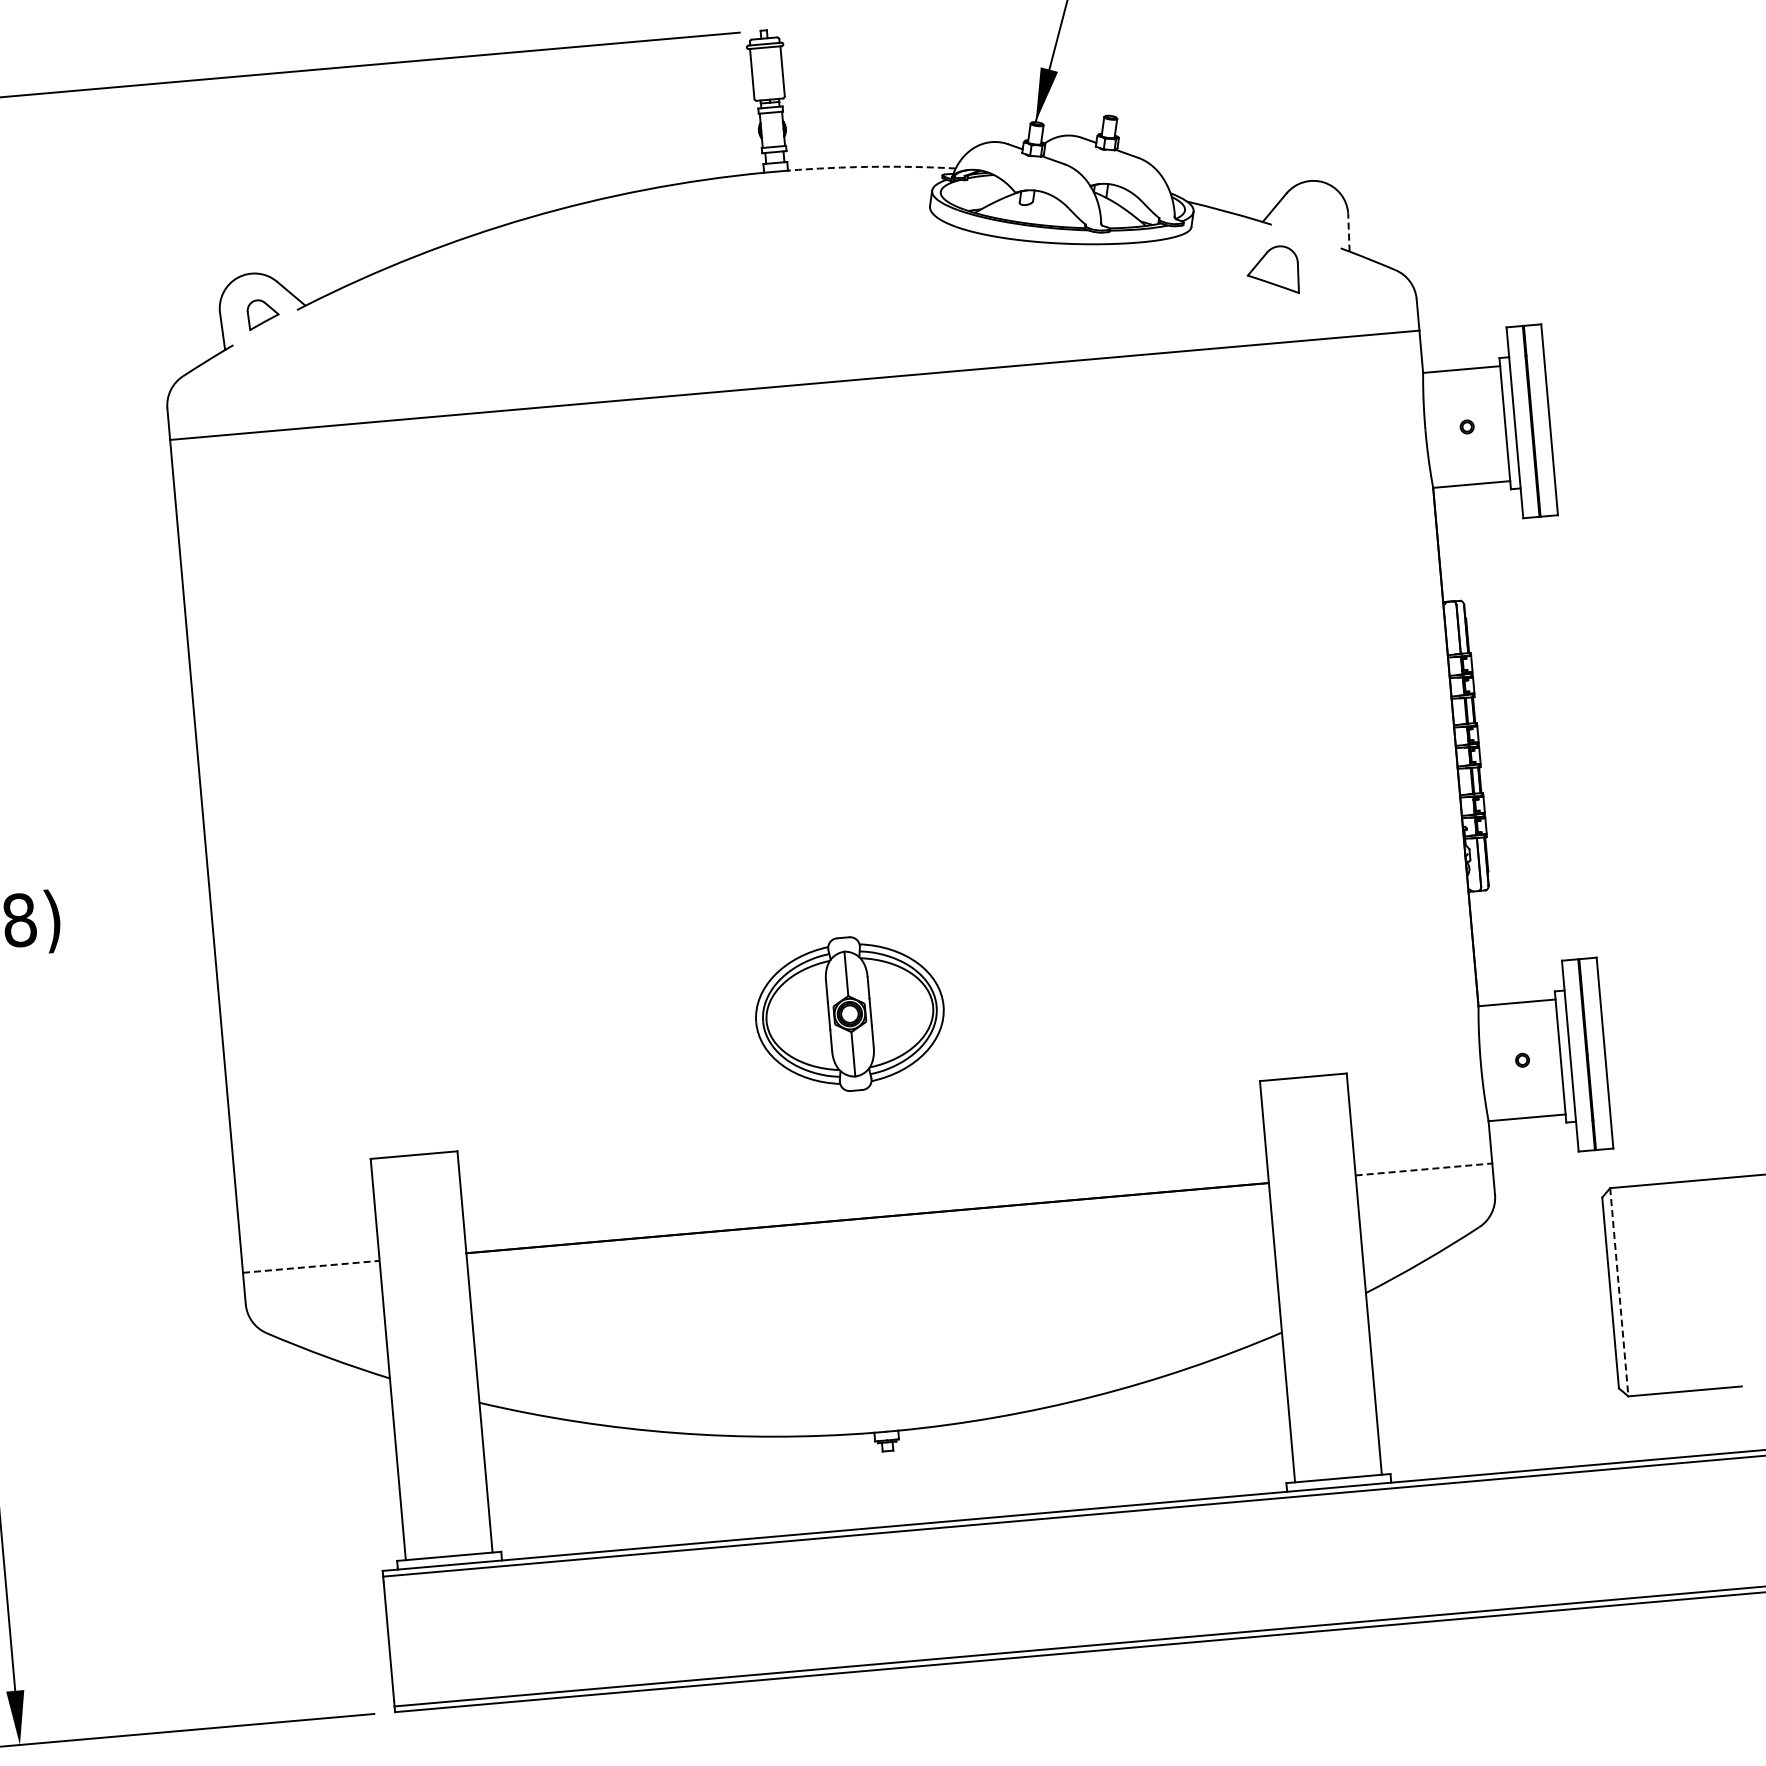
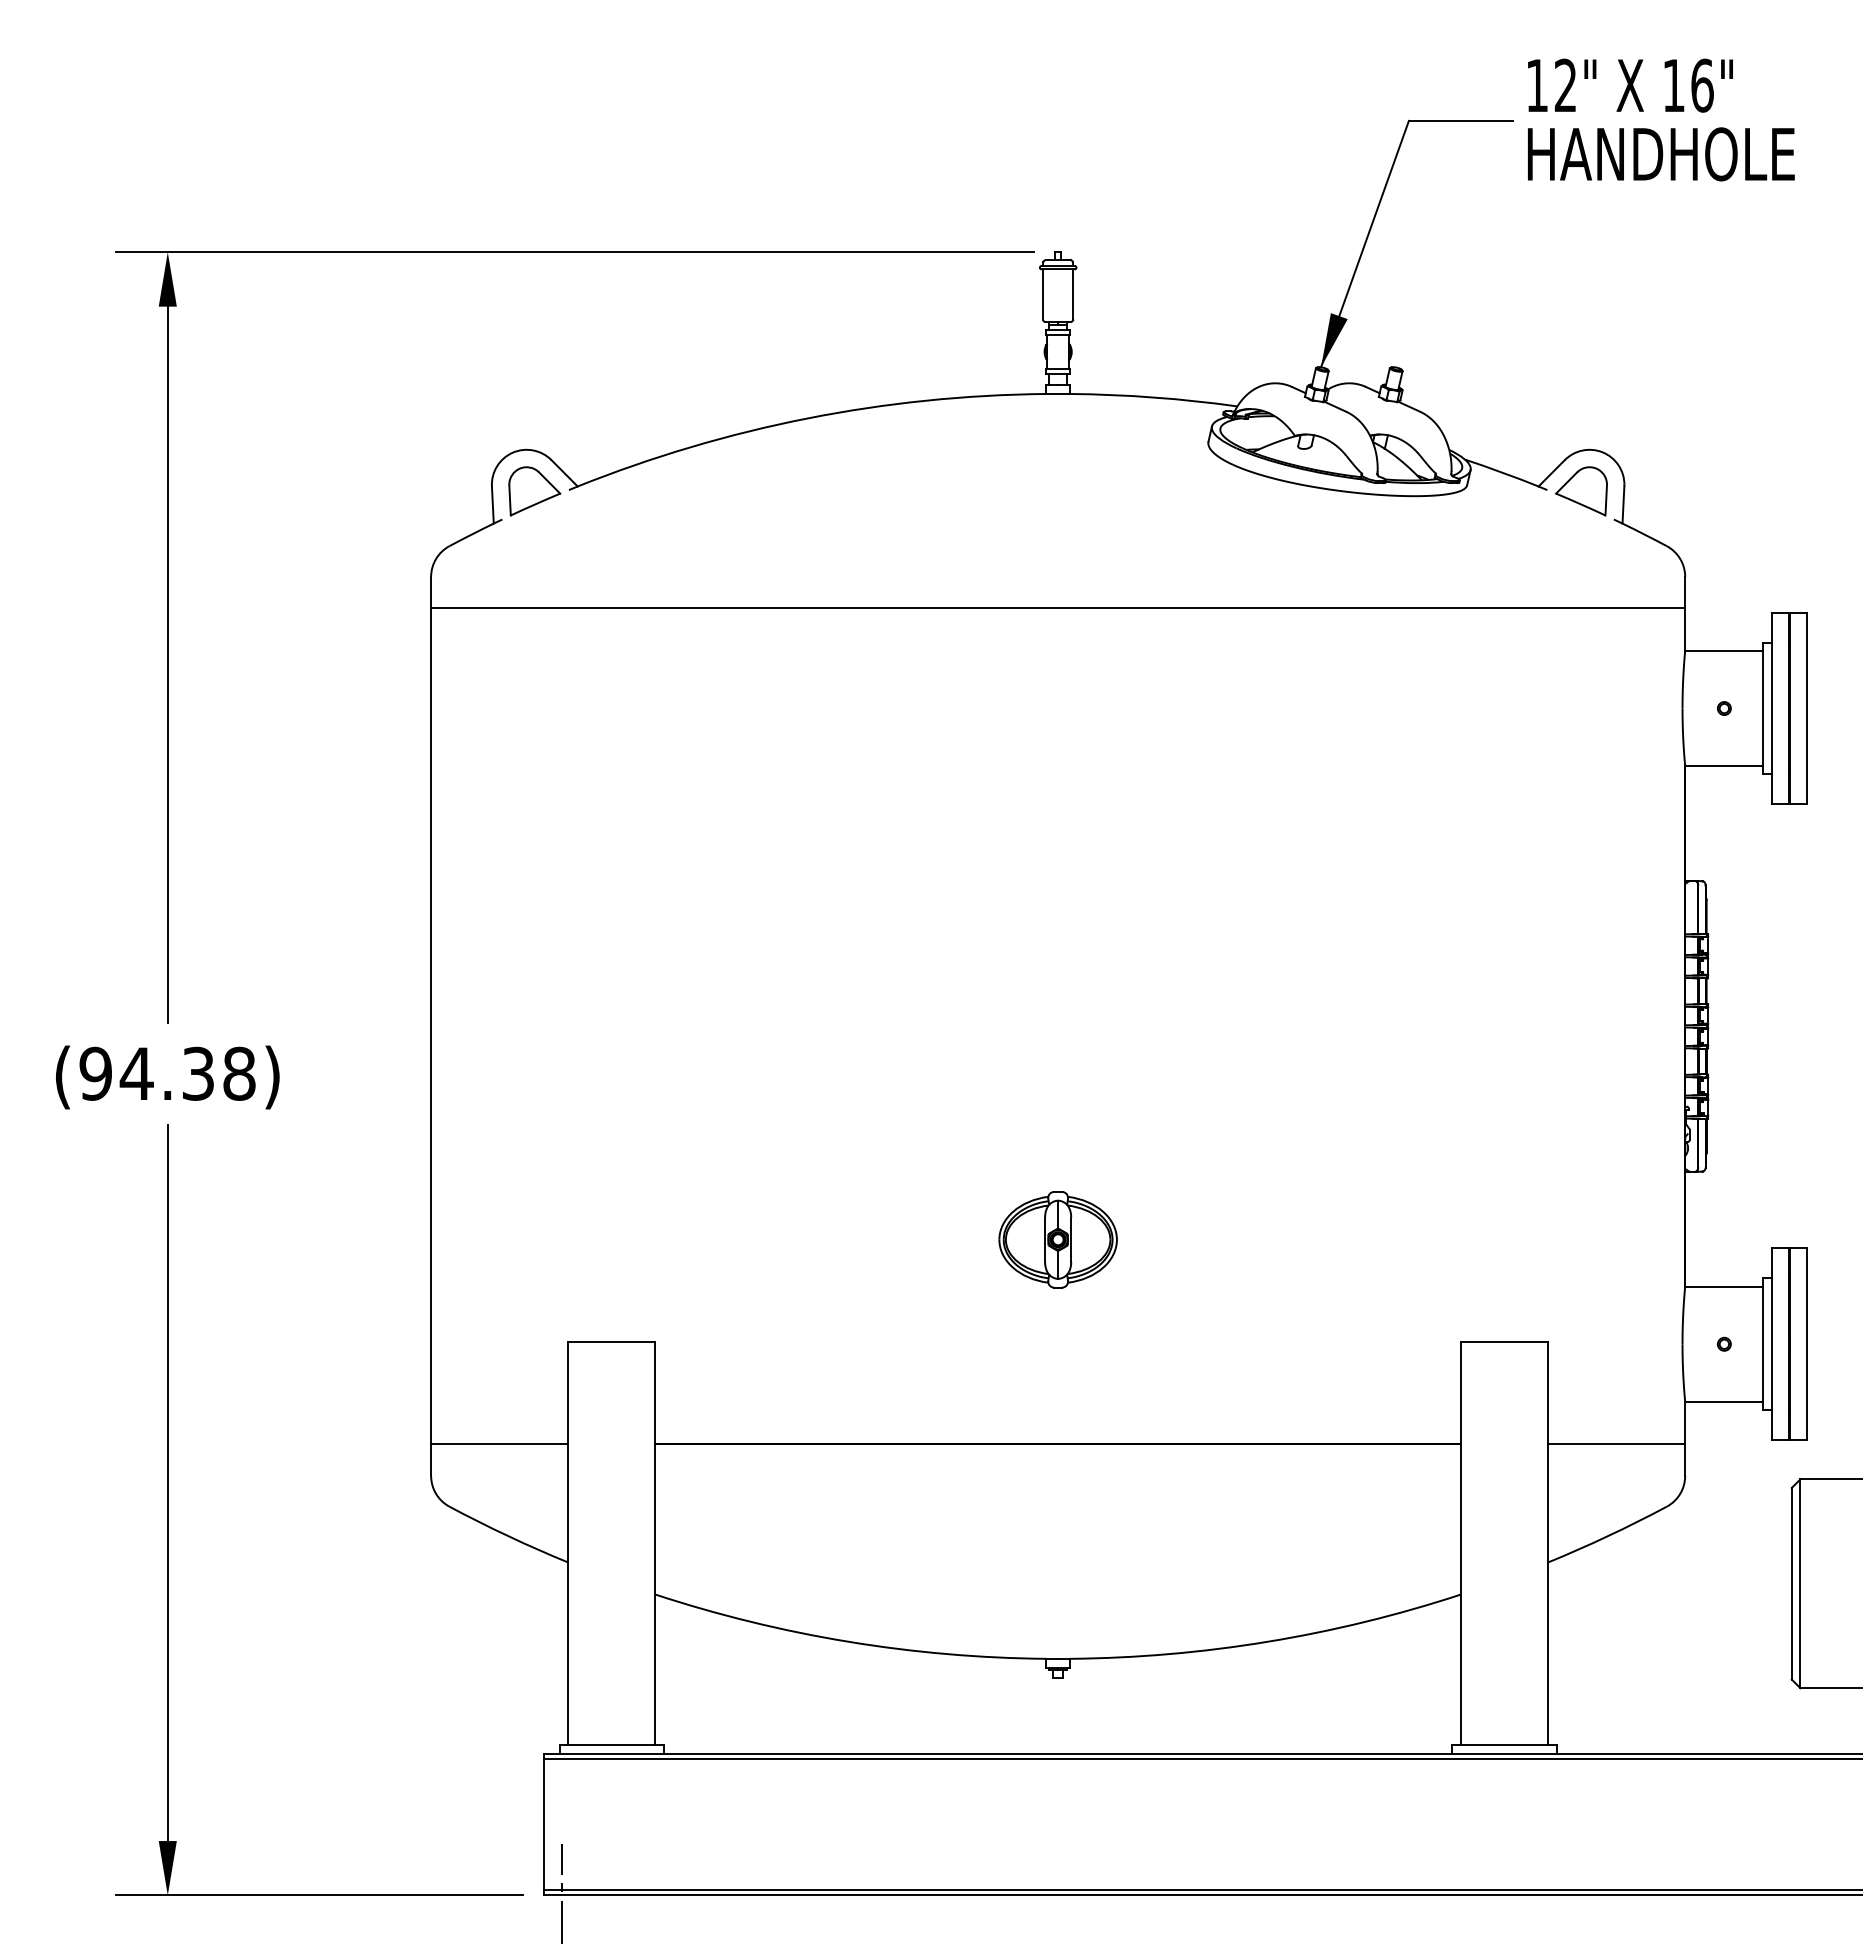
arc: (871, 166) -> (1153, 397), dashed -> solid
line: (1348, 232) -> (1623, 504), dashed -> solid
part: (1273, 271) -> (1581, 491), moved
part: (262, 314) -> (534, 491), size x1.67
part: (849, 1014) -> (1057, 1239), size x0.62
line: (1423, 1169) -> (1616, 1444), dashed -> solid
line: (311, 1266) -> (499, 1444), dashed -> solid
line: (1619, 1291) -> (1800, 1583), dashed -> solid
line: (412, 1708) -> (561, 1893), added

